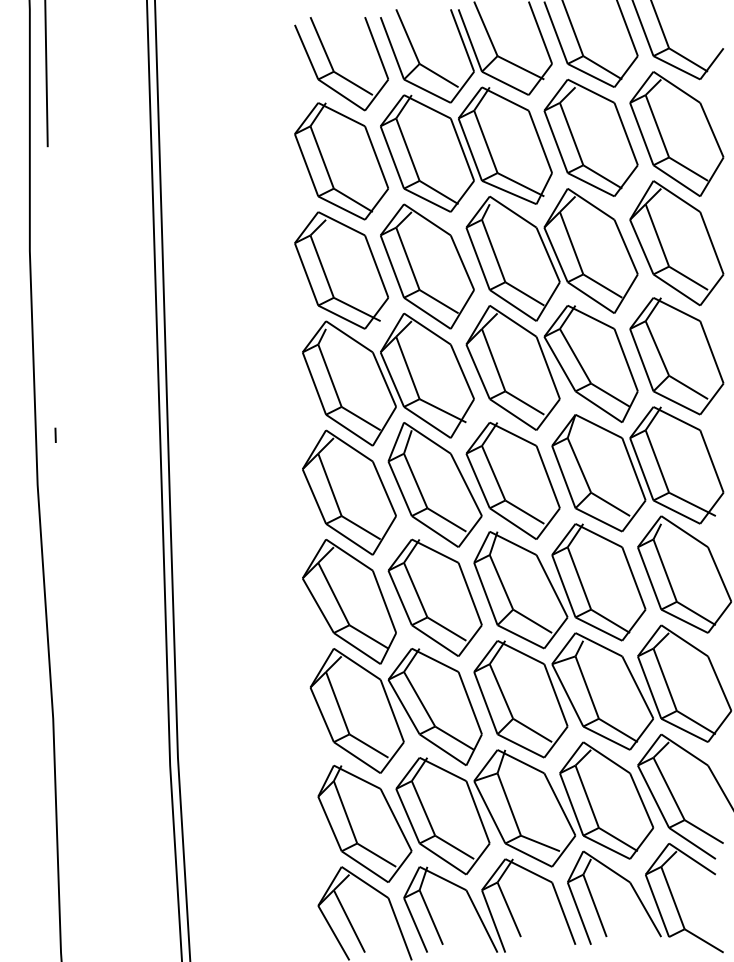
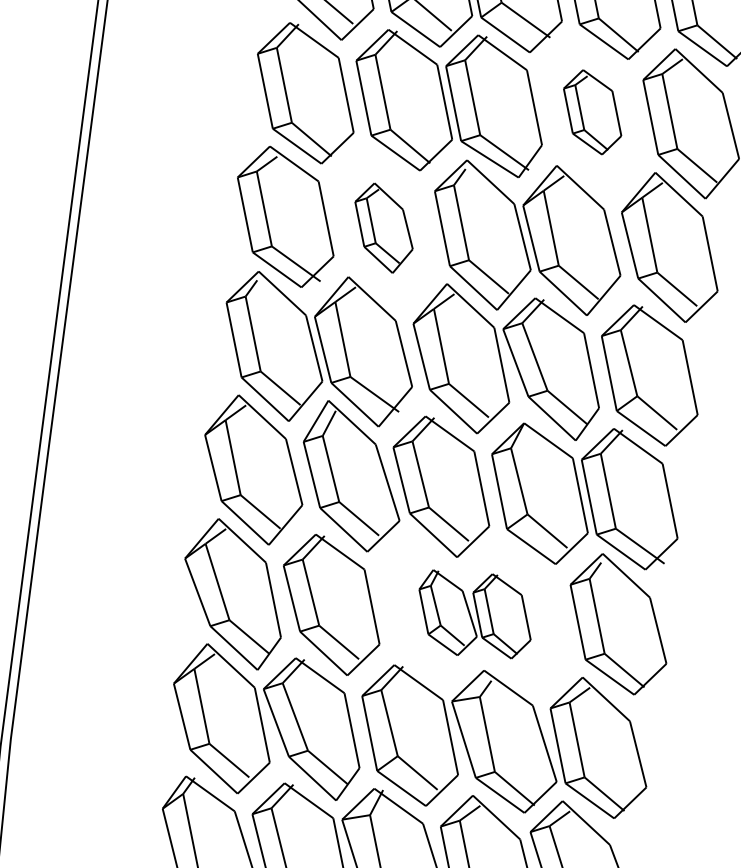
part: (590, 137) -> (592, 111), size x0.6
part: (427, 266) -> (383, 228), size x0.6
part: (559, 586) -> (474, 614), size x0.6

